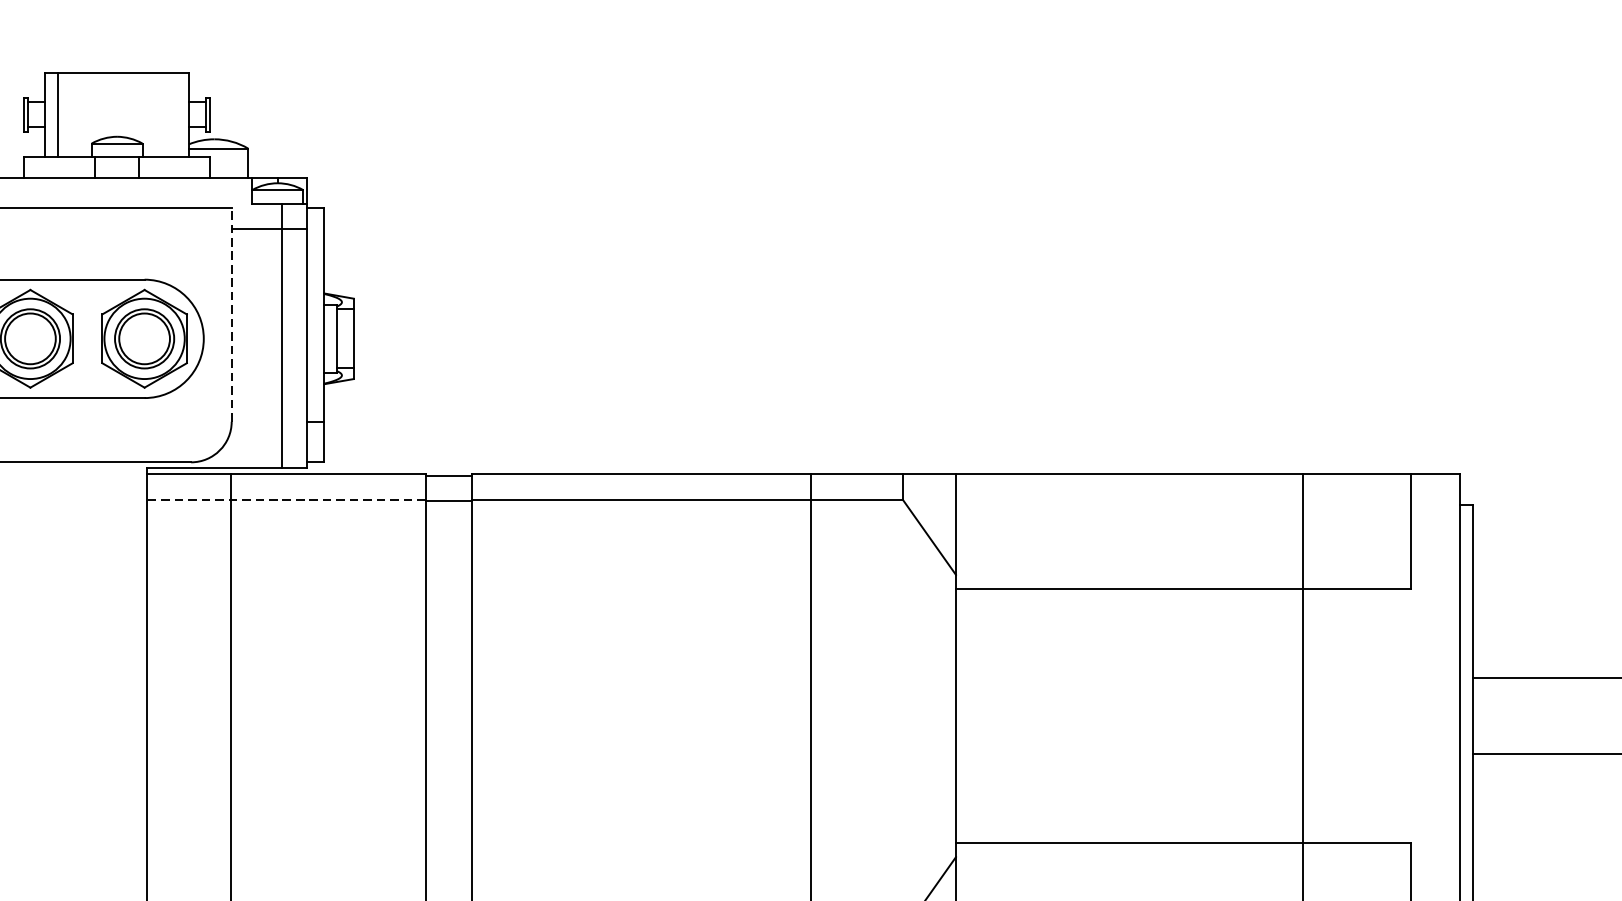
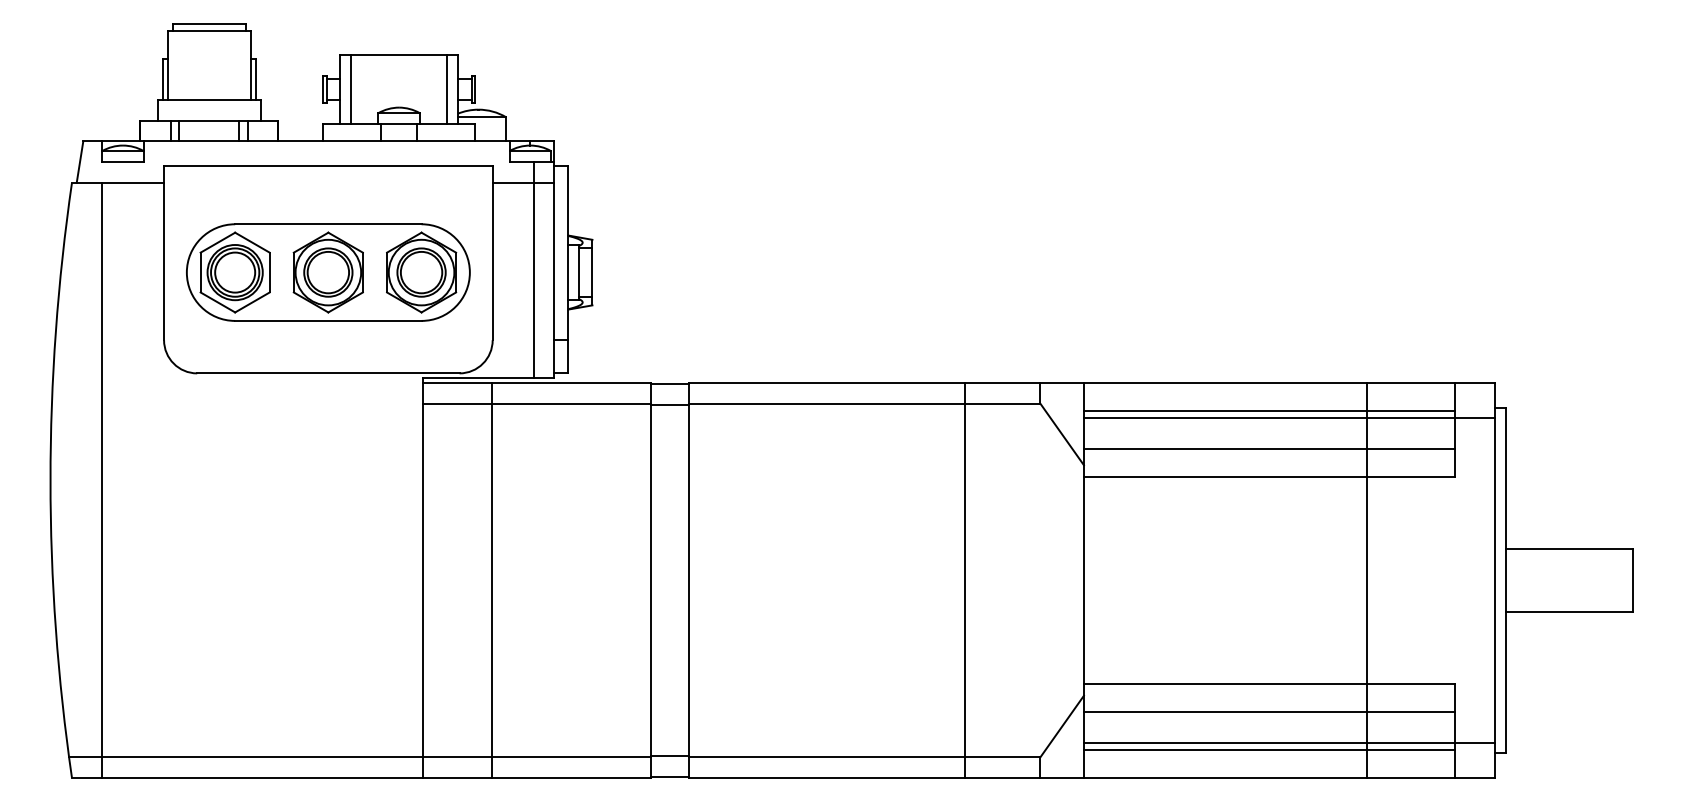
line: (176, 114) -> (447, 89), added
line: (231, 314) -> (492, 252), dashed -> solid
line: (286, 499) -> (537, 403), dashed -> solid
line: (1183, 507) -> (1269, 410), added
line: (1207, 516) -> (1289, 417), added
line: (1183, 555) -> (1269, 449), added
line: (1183, 876) -> (1269, 711), added

